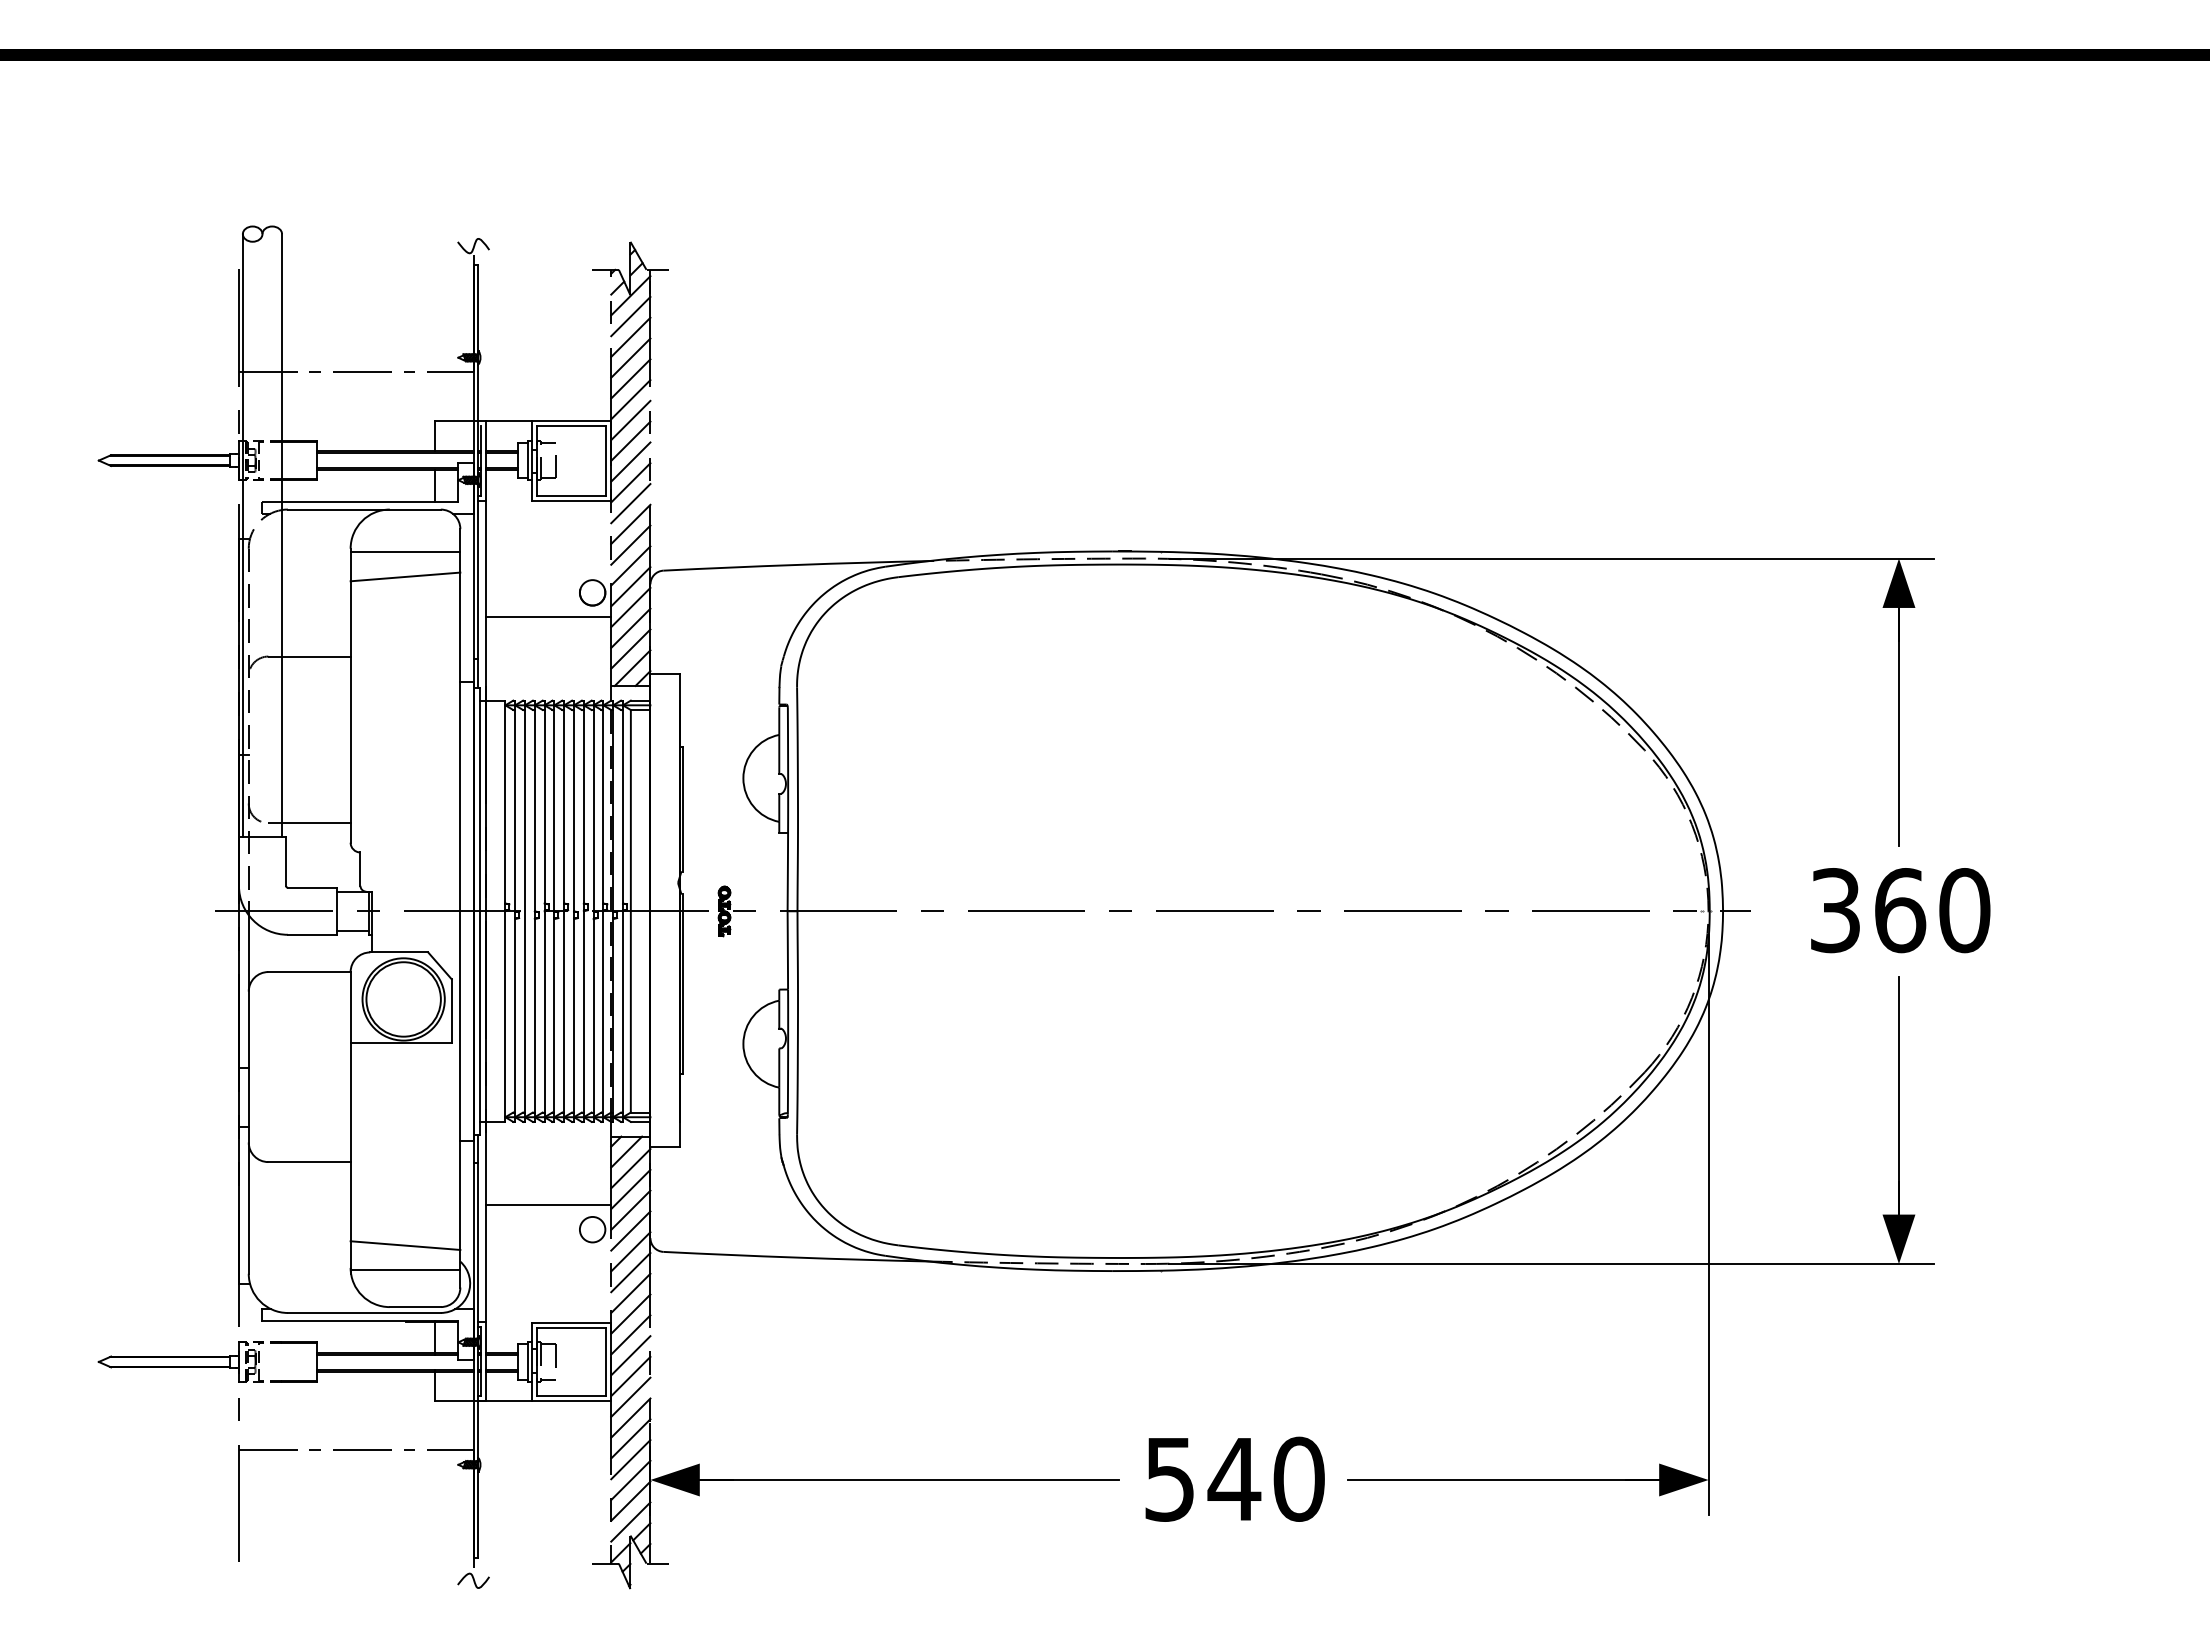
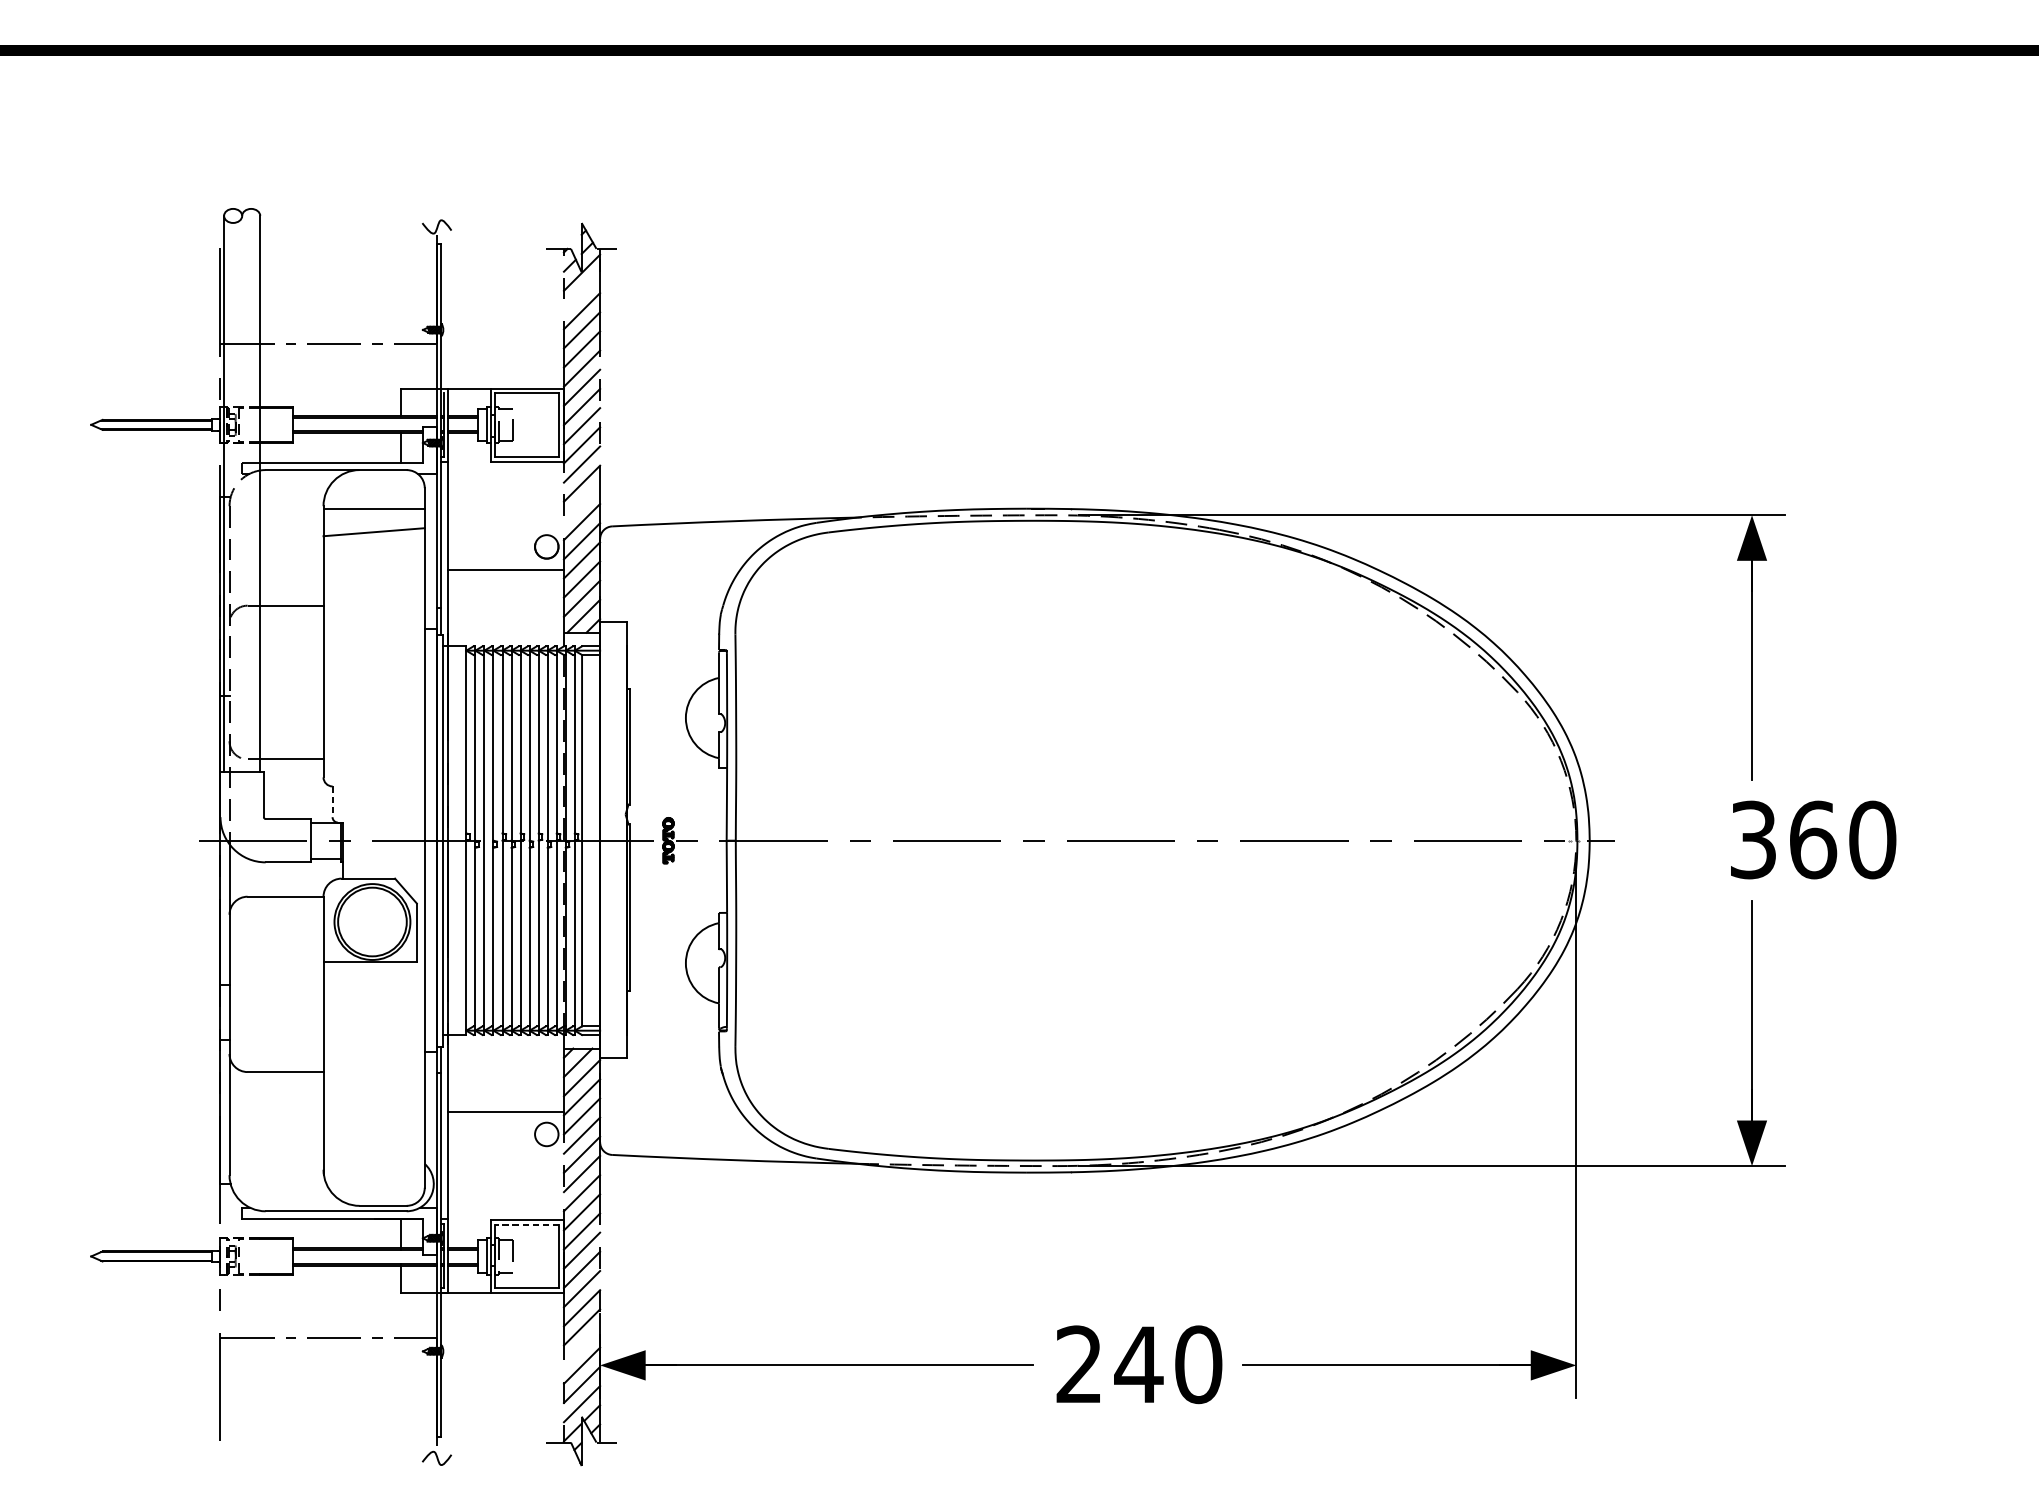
line: (630, 316) -> (581, 291), removed
line: (630, 544) -> (581, 502), removed
line: (360, 869) -> (332, 802), solid -> dashed
text: (1900, 910) -> (1813, 839), moved
line: (405, 1245) -> (374, 1149), removed
line: (405, 1270) -> (374, 1172), removed
line: (571, 1327) -> (527, 1224), solid -> dashed
line: (630, 1459) -> (581, 1346), removed
text: (1169, 1478) -> (1079, 1363), 540 -> 240

